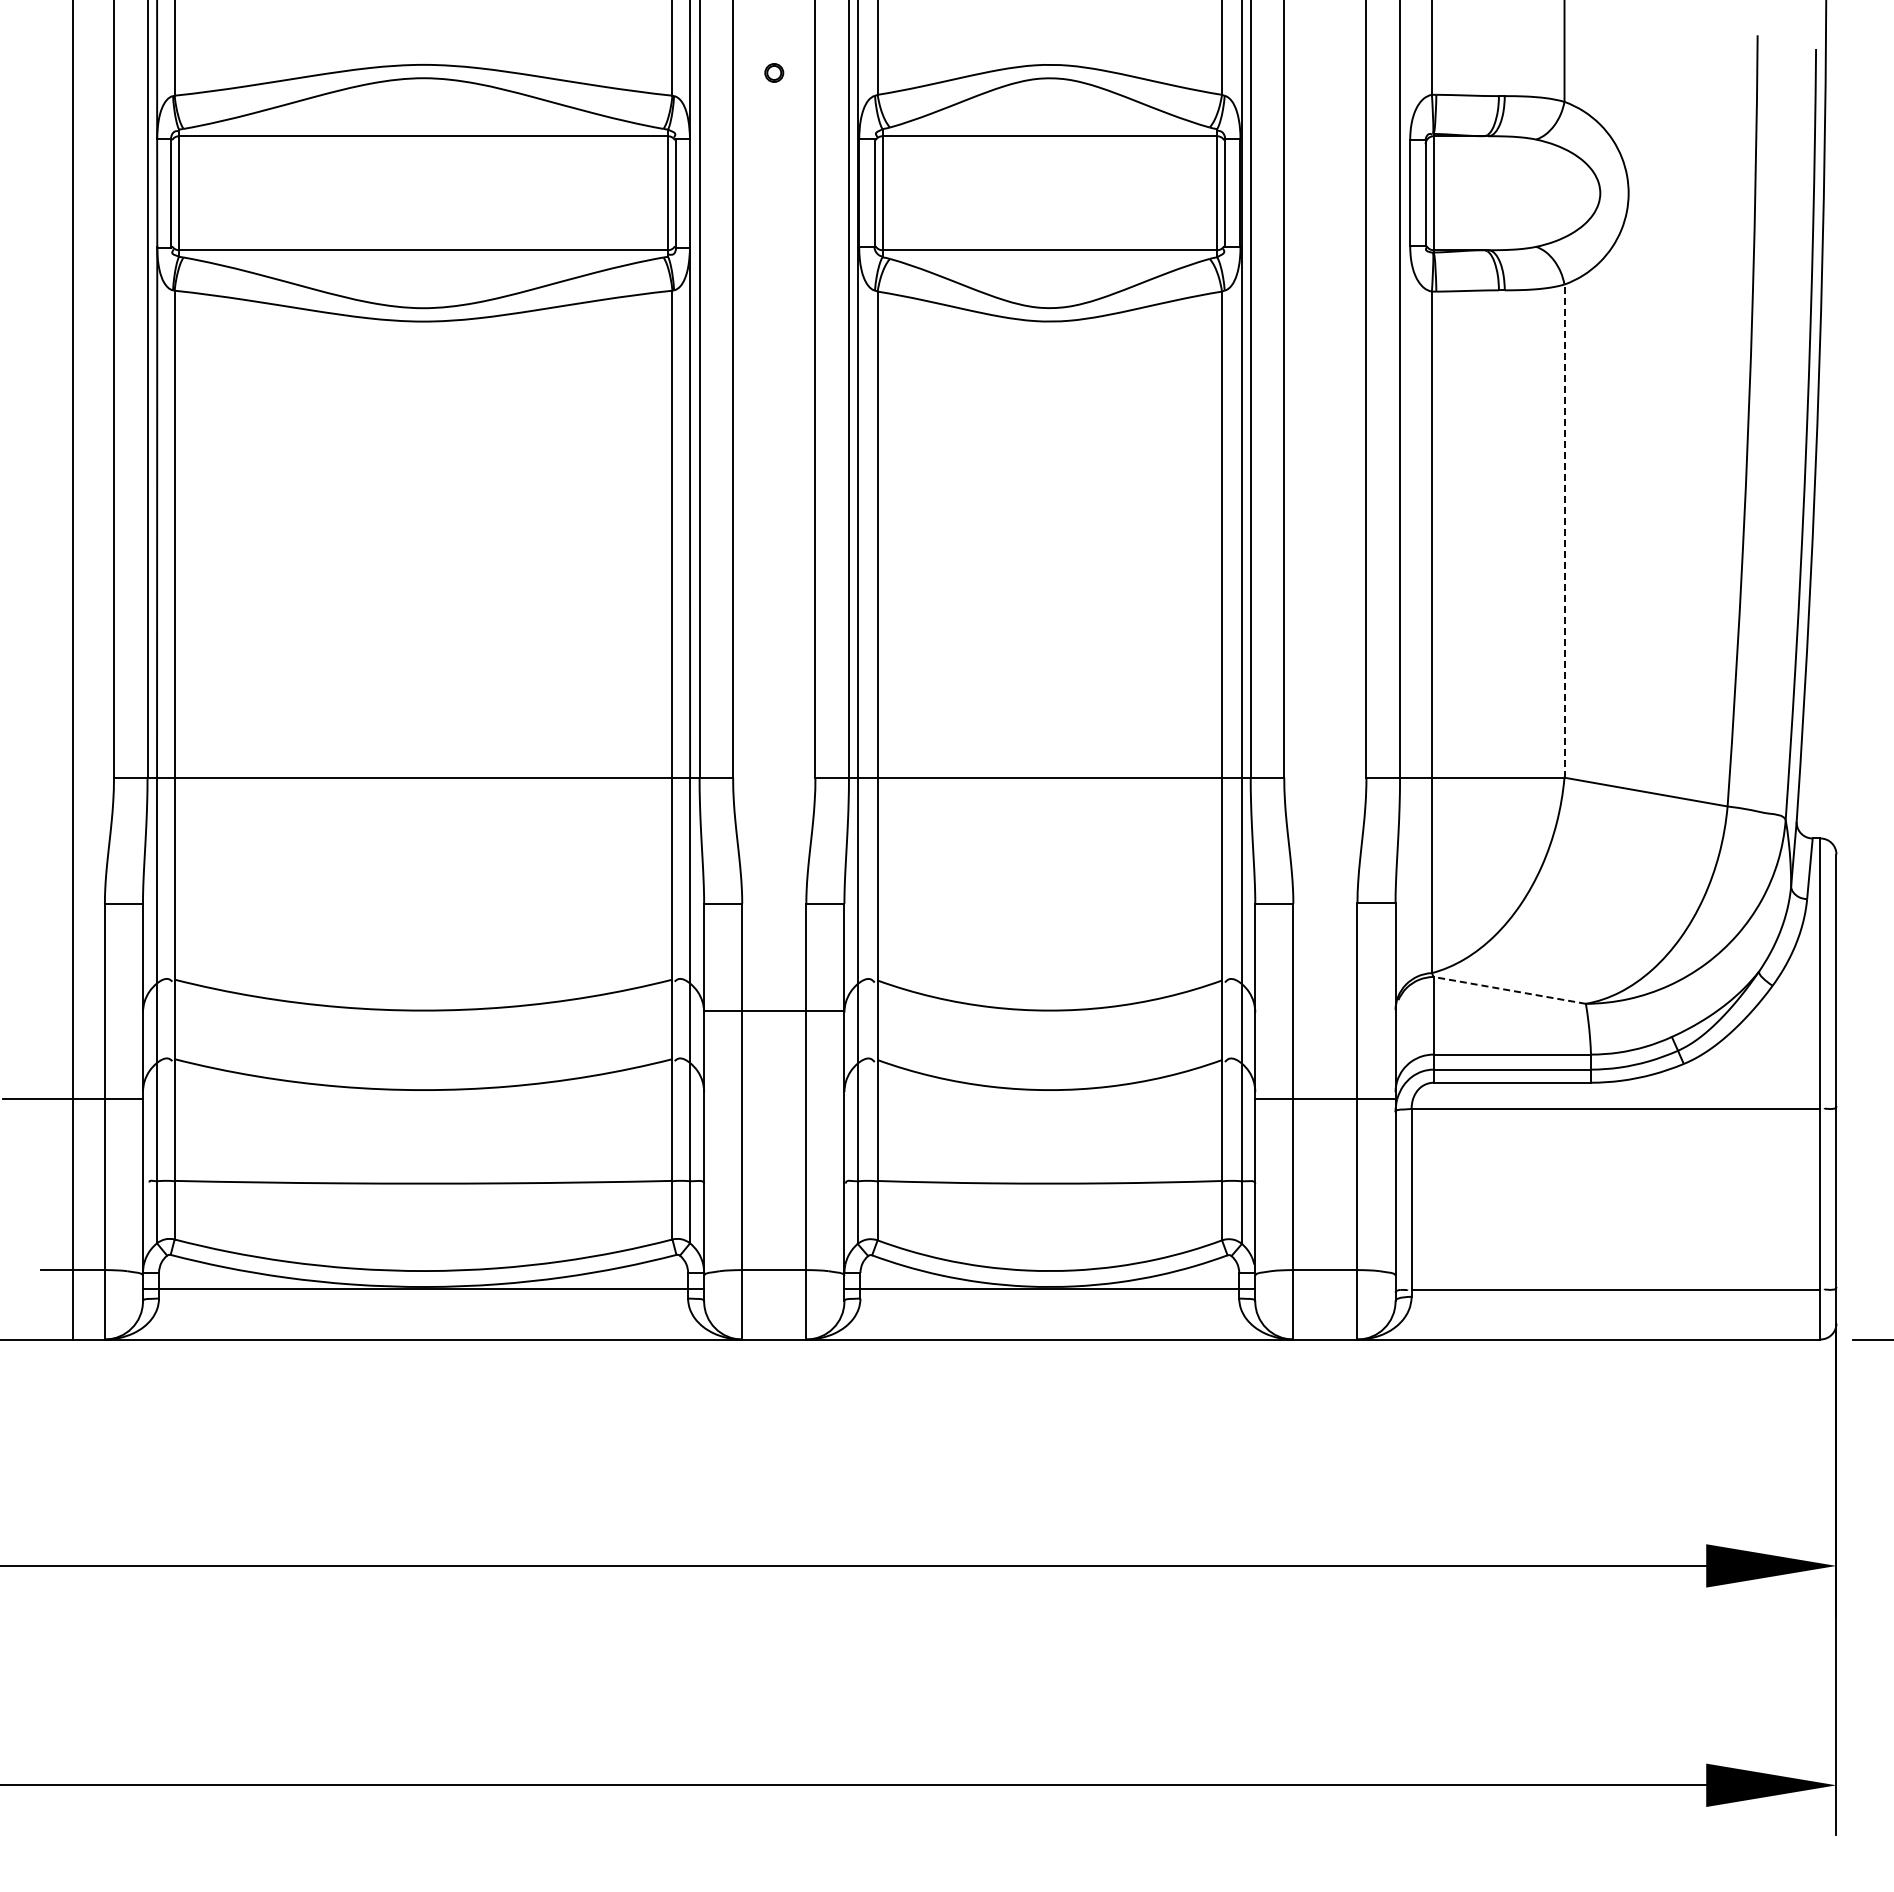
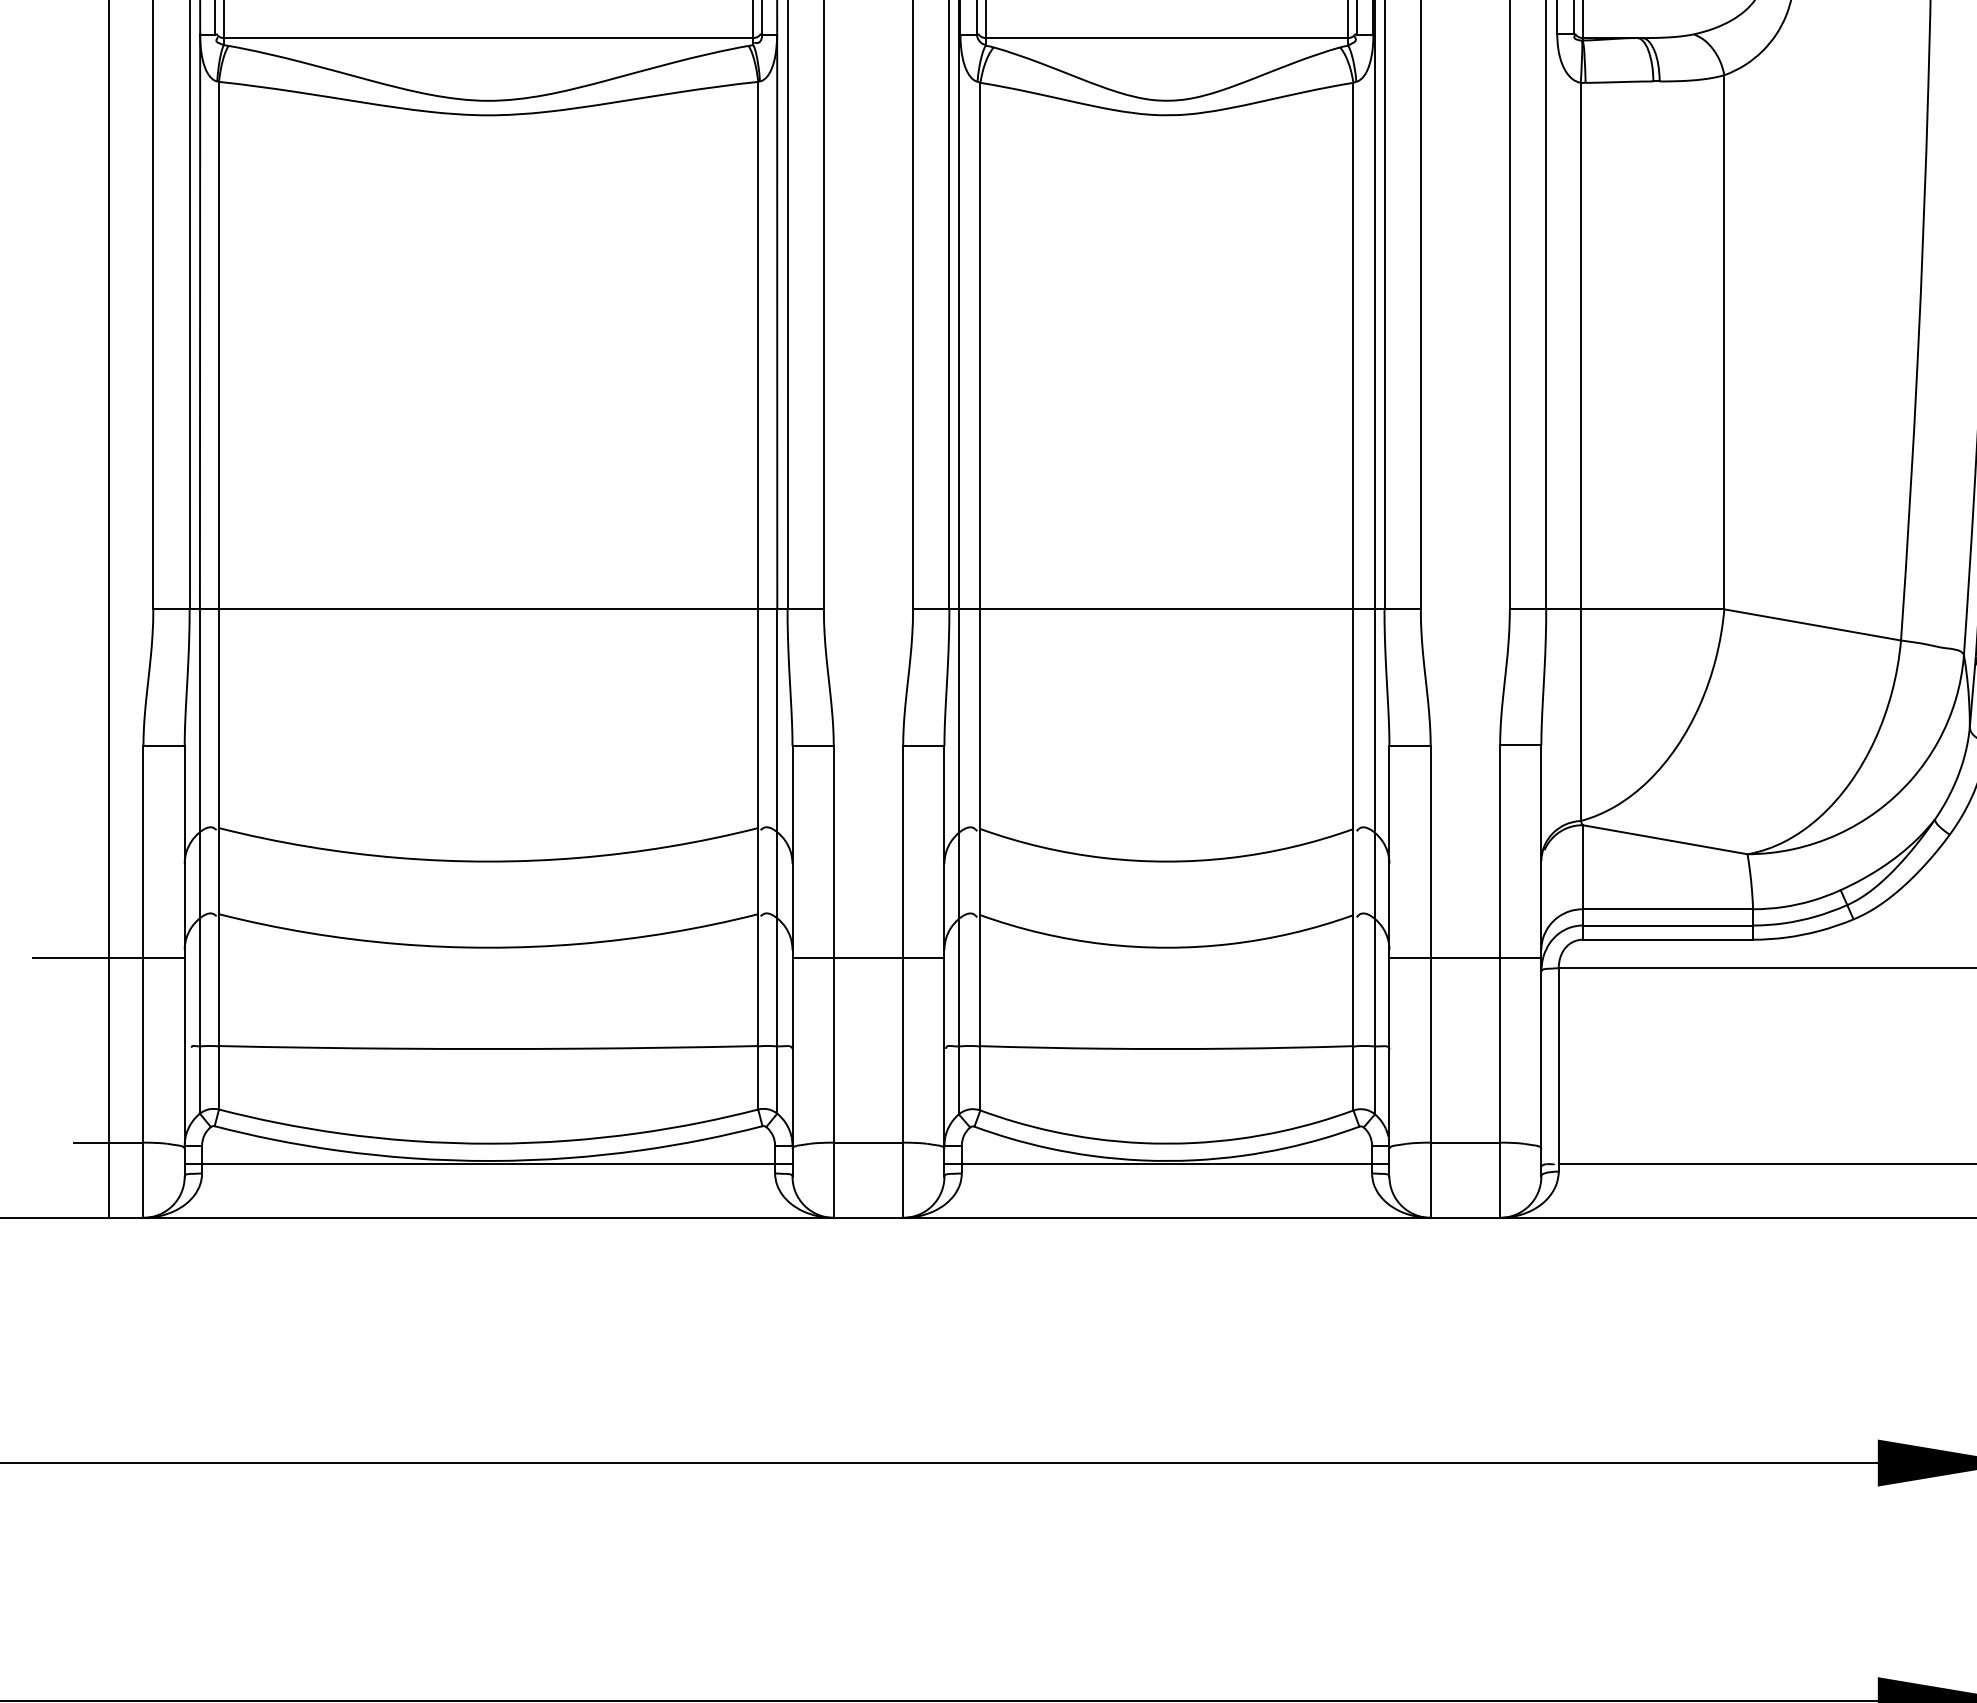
line: (1564, 531) -> (1724, 342), dashed -> solid
line: (1509, 990) -> (1664, 839), dashed -> solid
line: (774, 1011) -> (868, 957), moved

